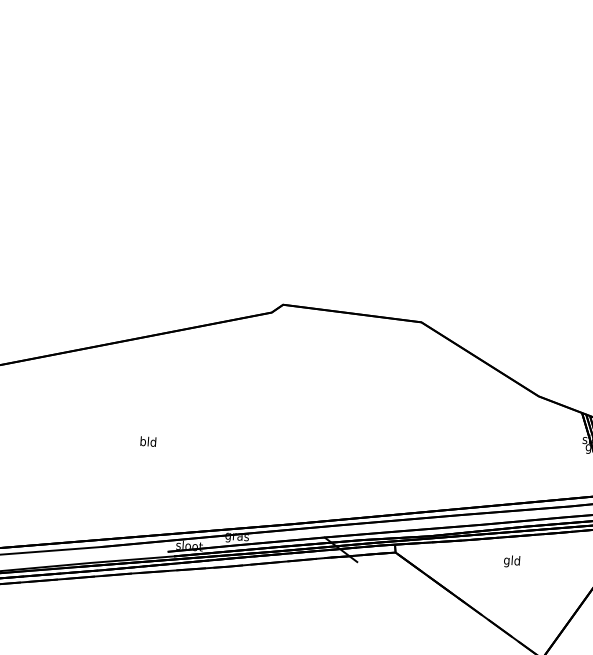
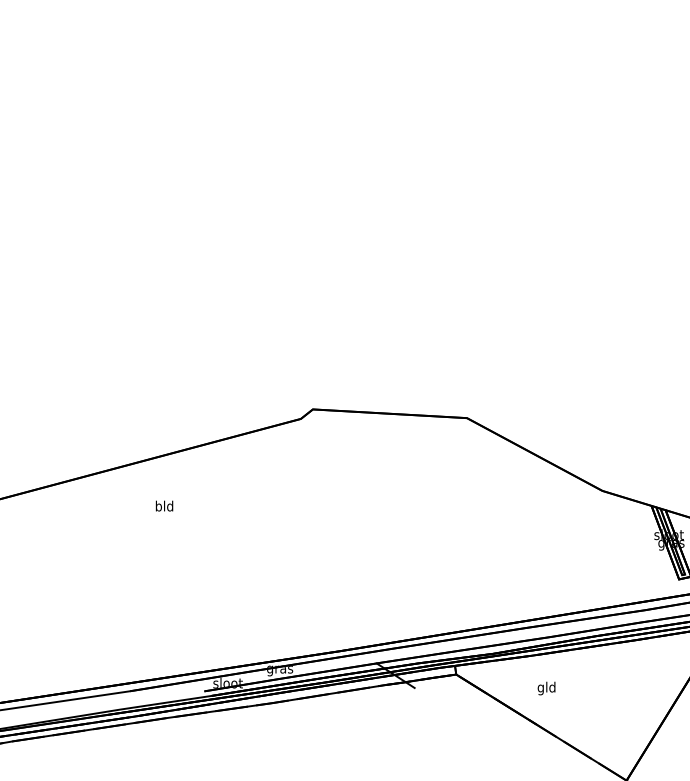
text: (148, 441) -> (164, 505), moved
text: (511, 561) -> (546, 688), moved

